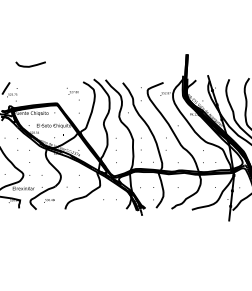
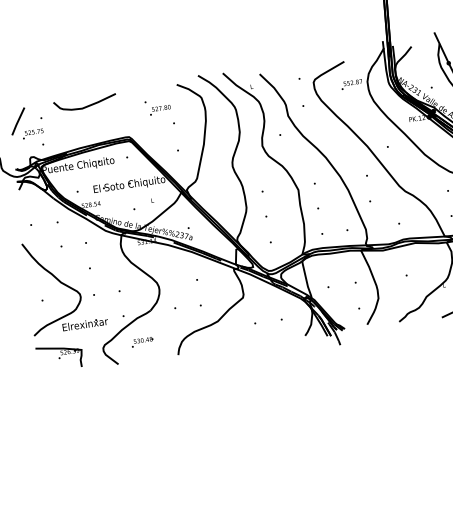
curve: (30, 65) -> (84, 105), moved

